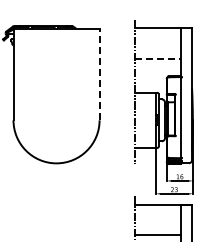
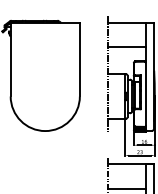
line: (158, 59) -> (127, 47), dashed -> solid
line: (99, 74) -> (79, 59), dashed -> solid

